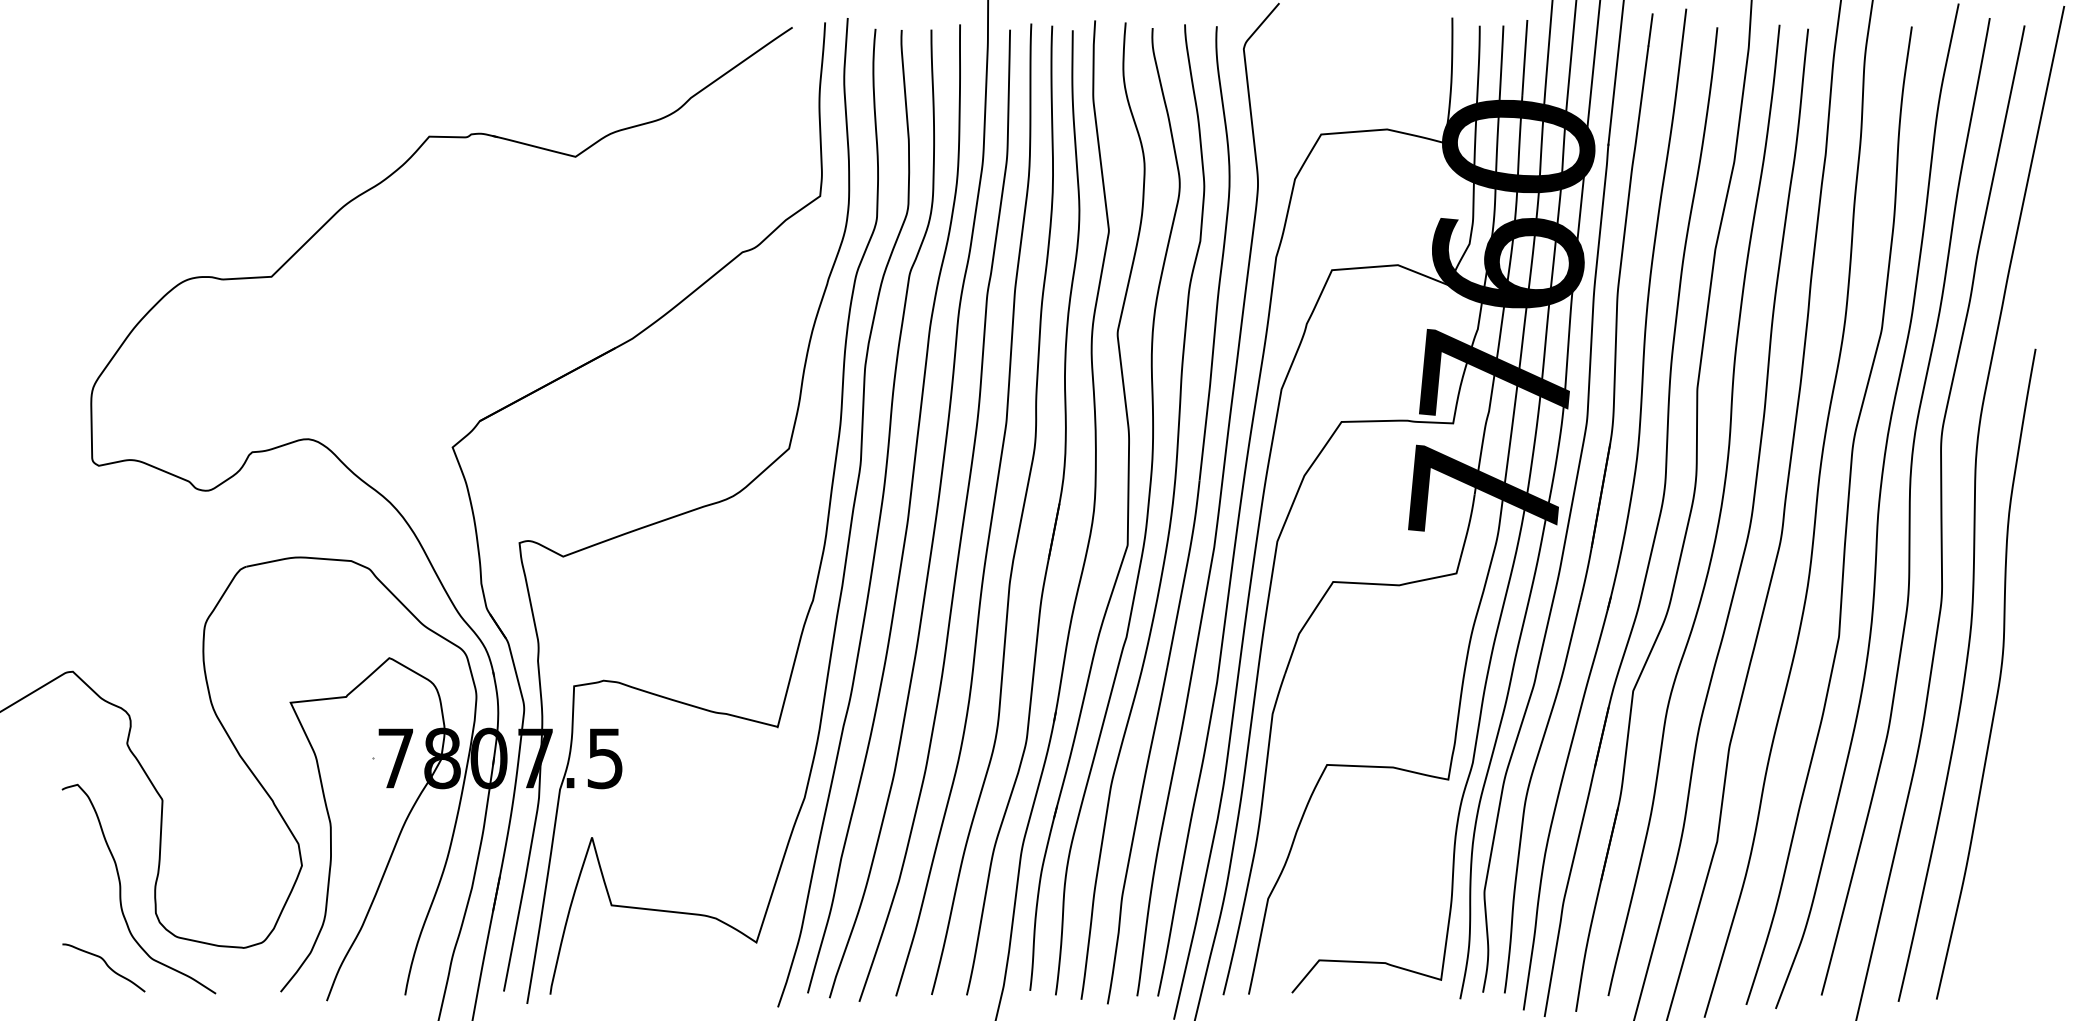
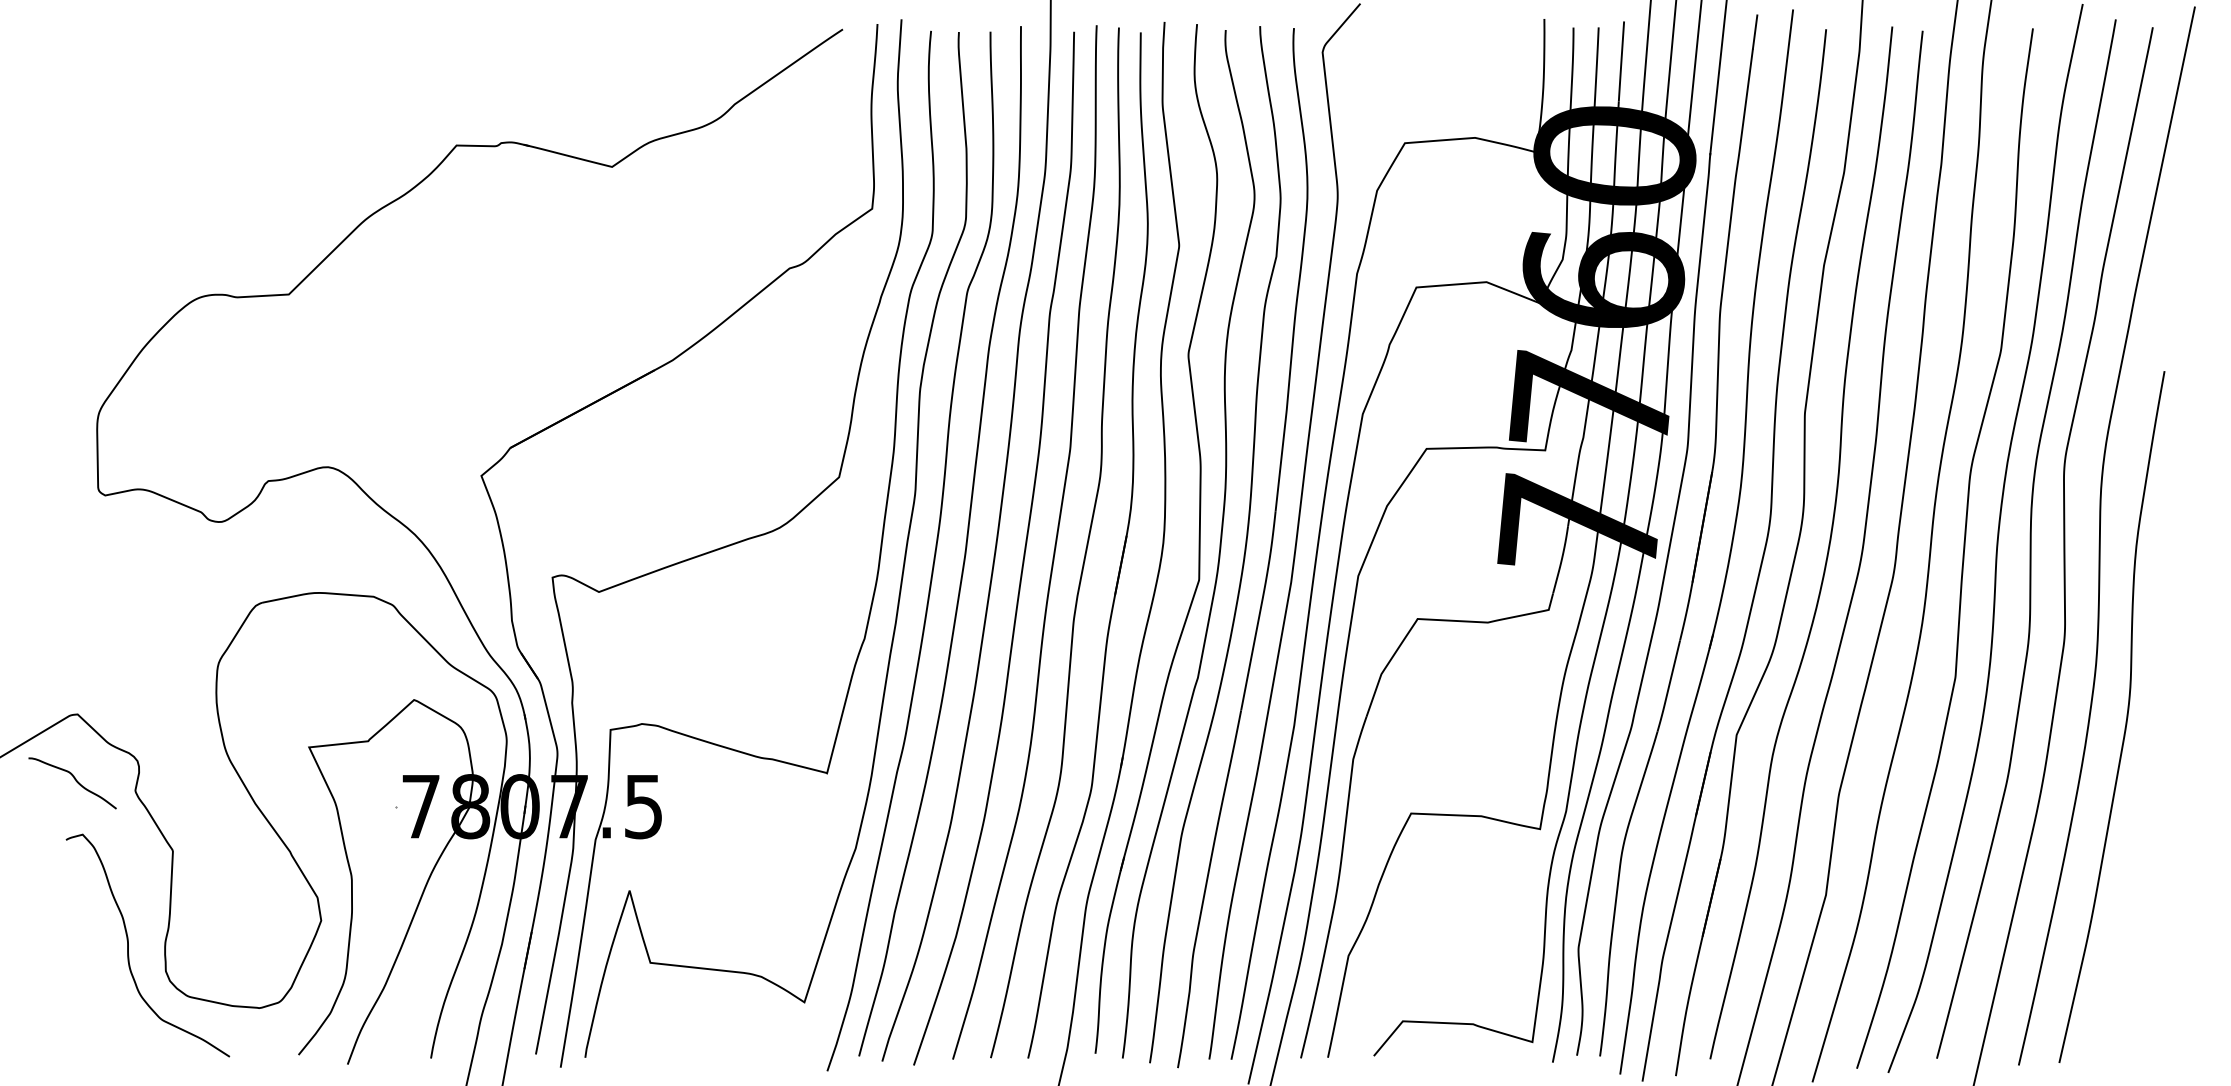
curve: (106, 966) -> (75, 781), moved

